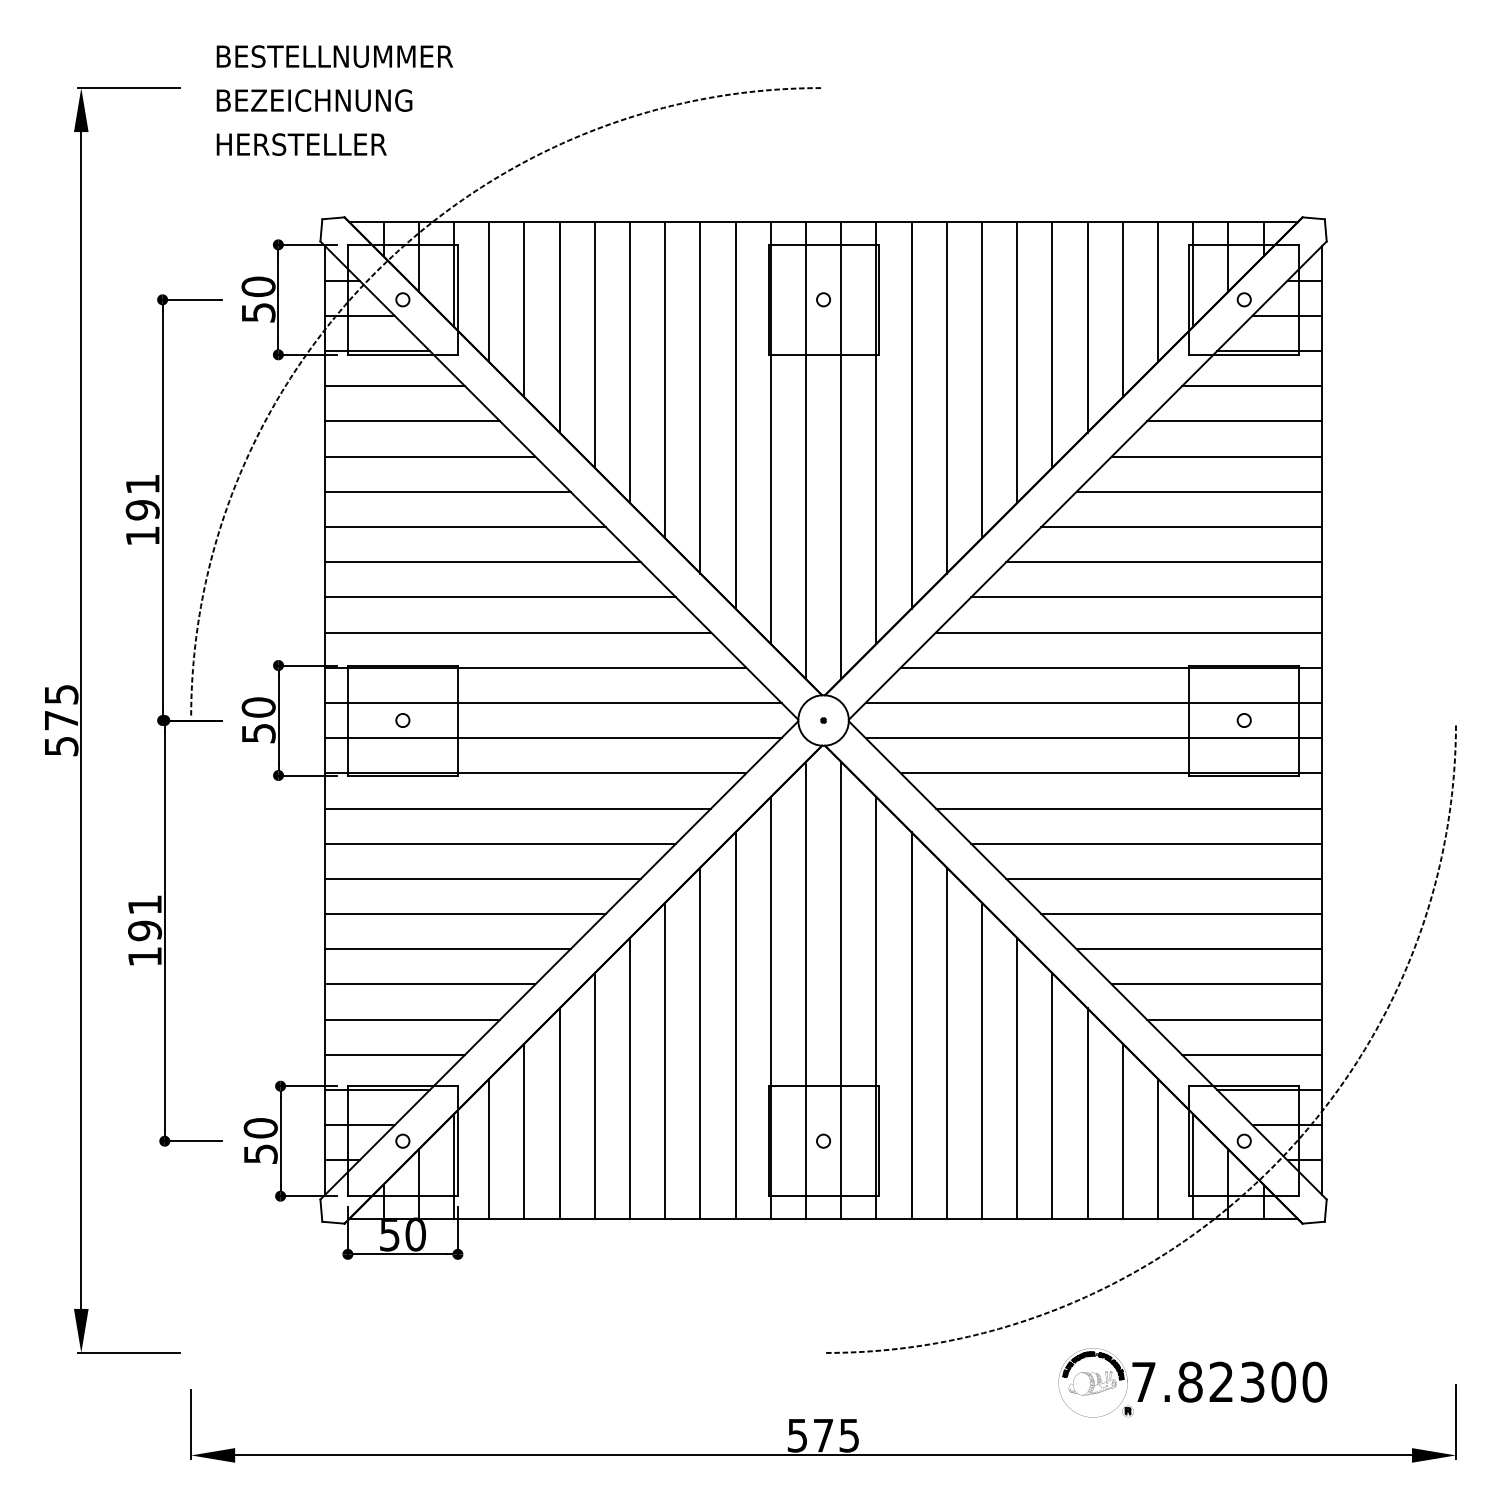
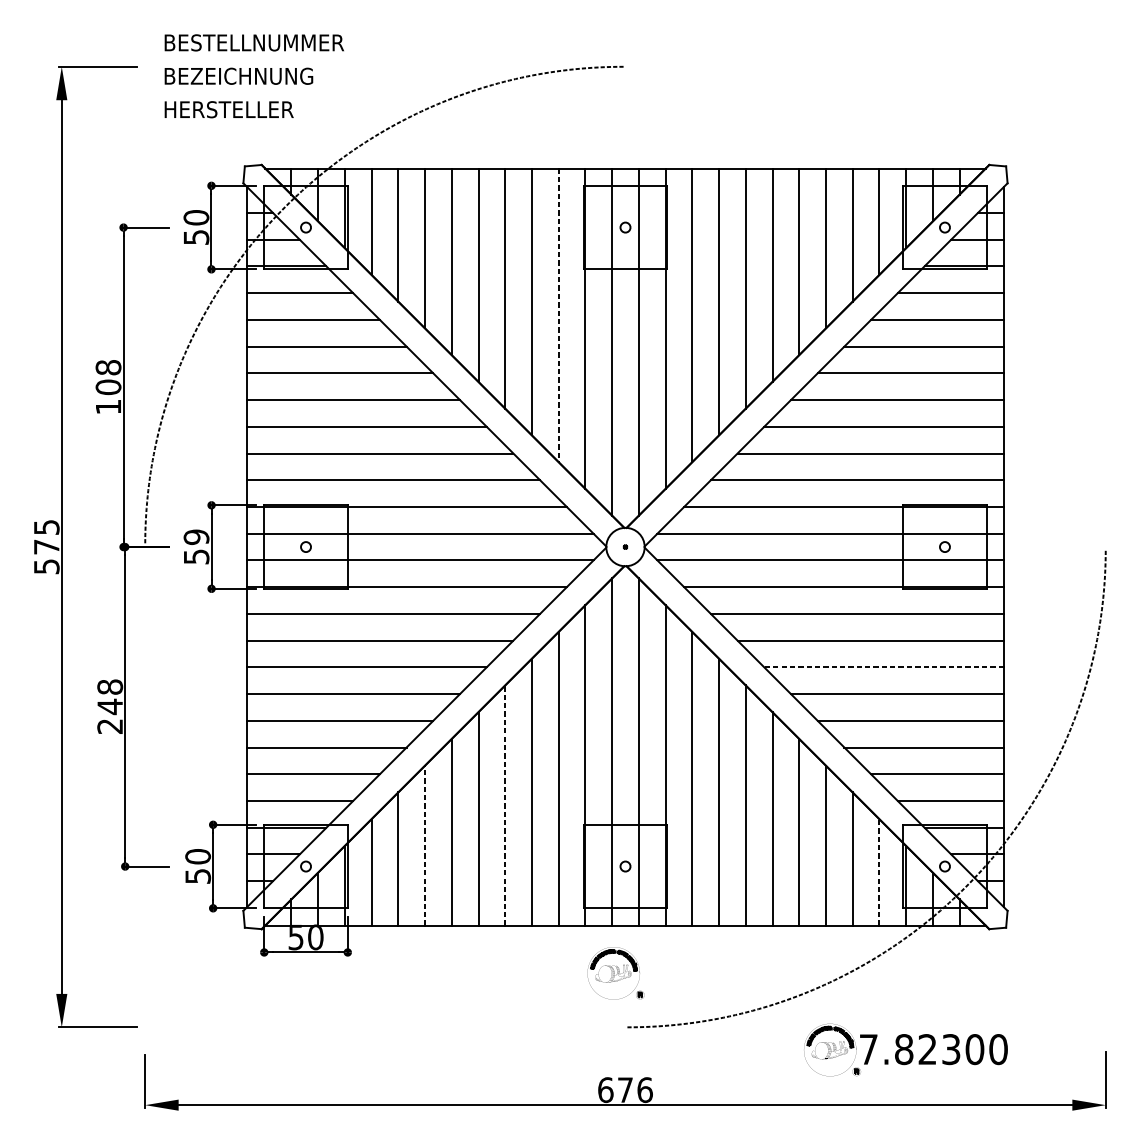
line: (735, 415) -> (558, 315), solid -> dashed
text: (142, 497) -> (108, 377), 191 -> 108
text: (258, 707) -> (196, 537), 50 -> 59
line: (1164, 878) -> (884, 667), solid -> dashed
text: (145, 930) -> (110, 706), 191 -> 248
line: (665, 1060) -> (505, 805), solid -> dashed
line: (559, 1113) -> (424, 845), solid -> dashed
line: (1157, 1148) -> (879, 872), solid -> dashed
part: (810, 1281) -> (615, 973), added
text: (823, 1435) -> (625, 1090), 575 -> 676

